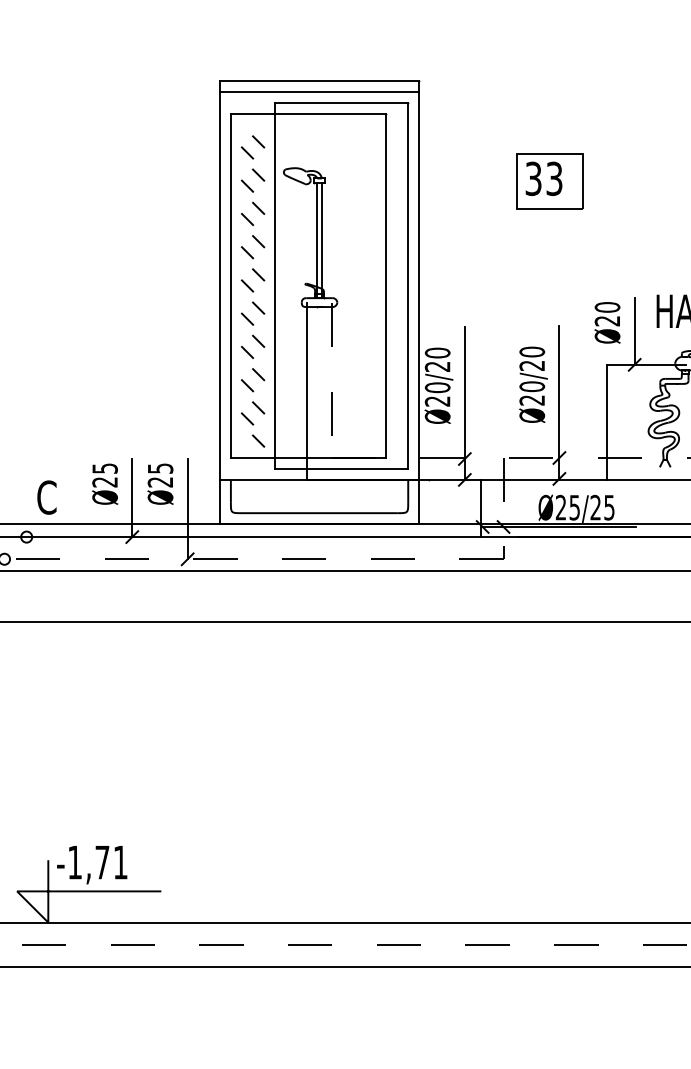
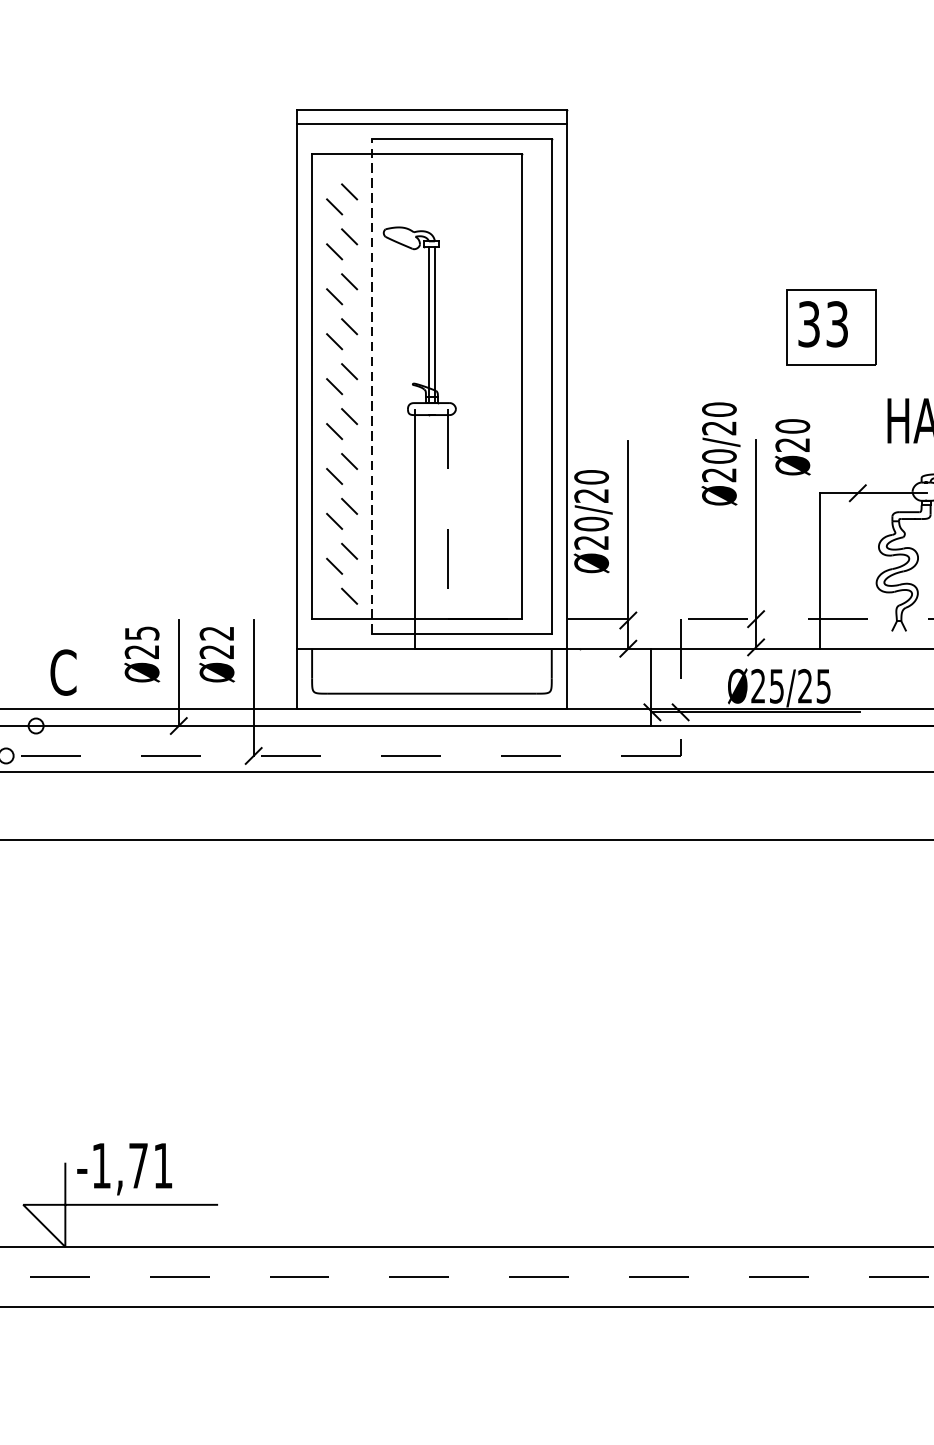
part: (549, 181) -> (830, 327), moved
line: (275, 285) -> (372, 385), solid -> dashed
text: (607, 322) -> (792, 446), moved
line: (634, 330) -> (857, 446), removed
text: (533, 384) -> (721, 453), moved
text: (160, 468) -> (216, 633), Ø25 -> Ø22

